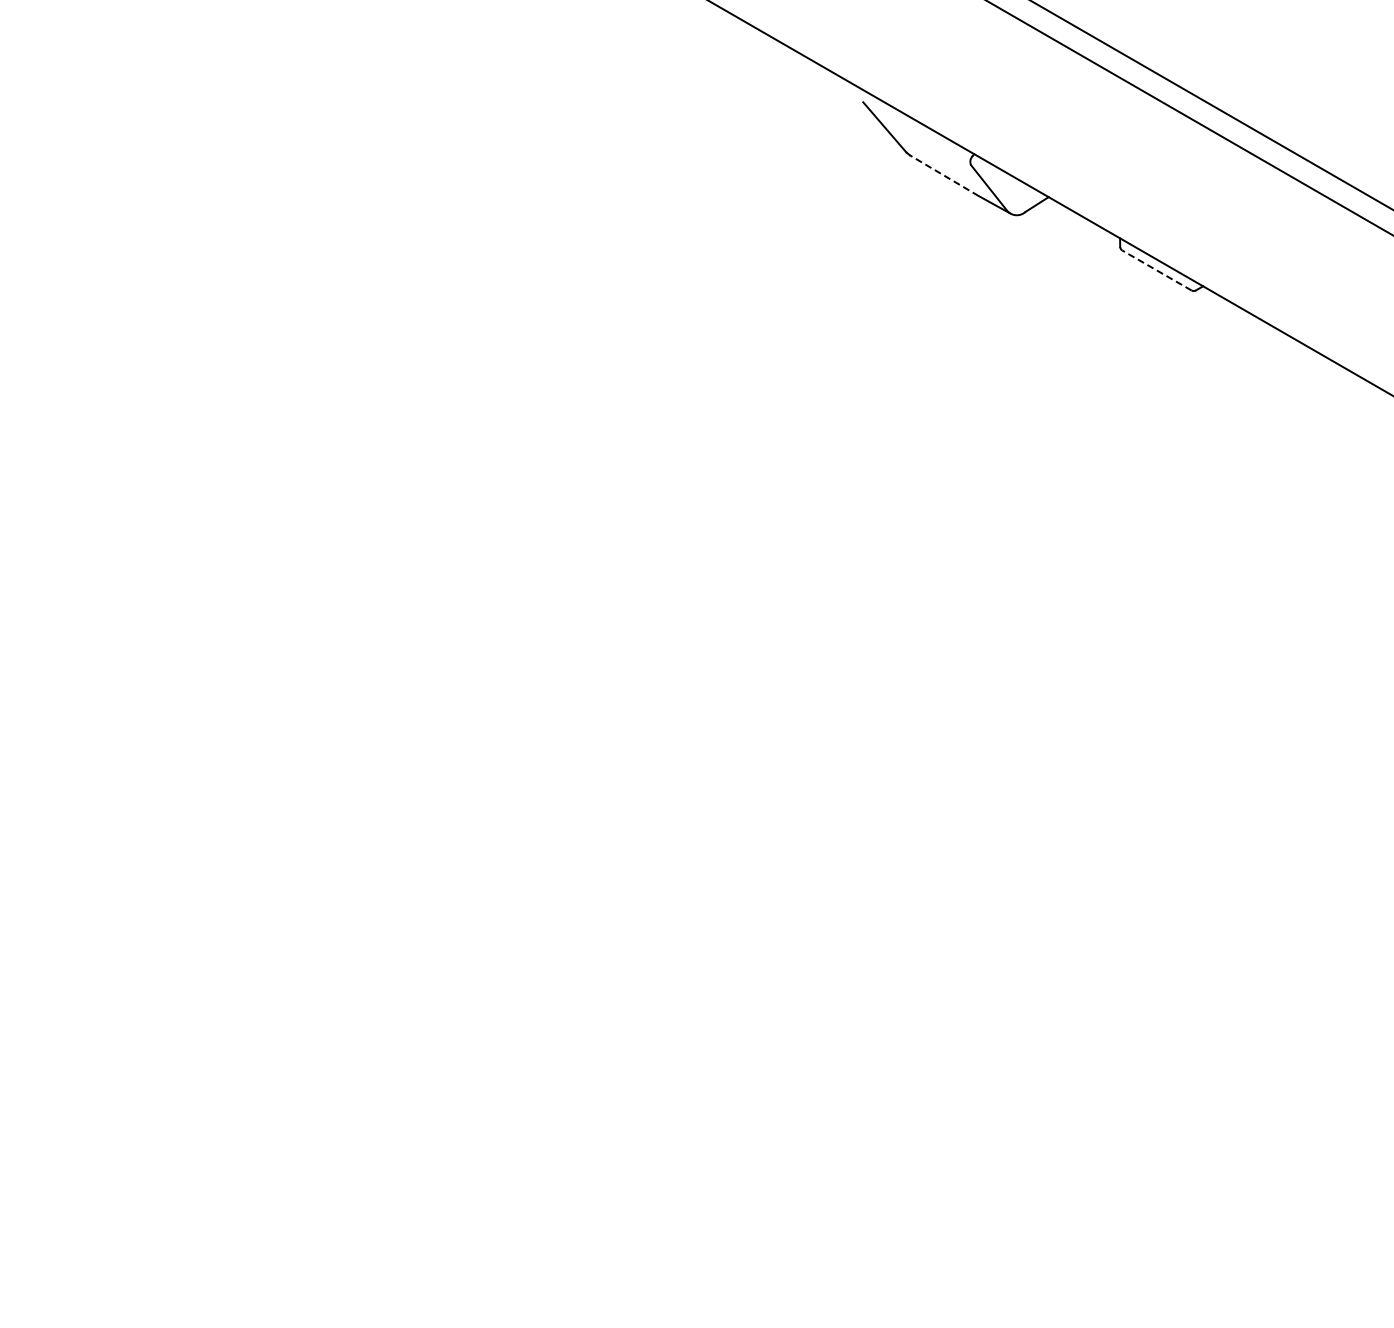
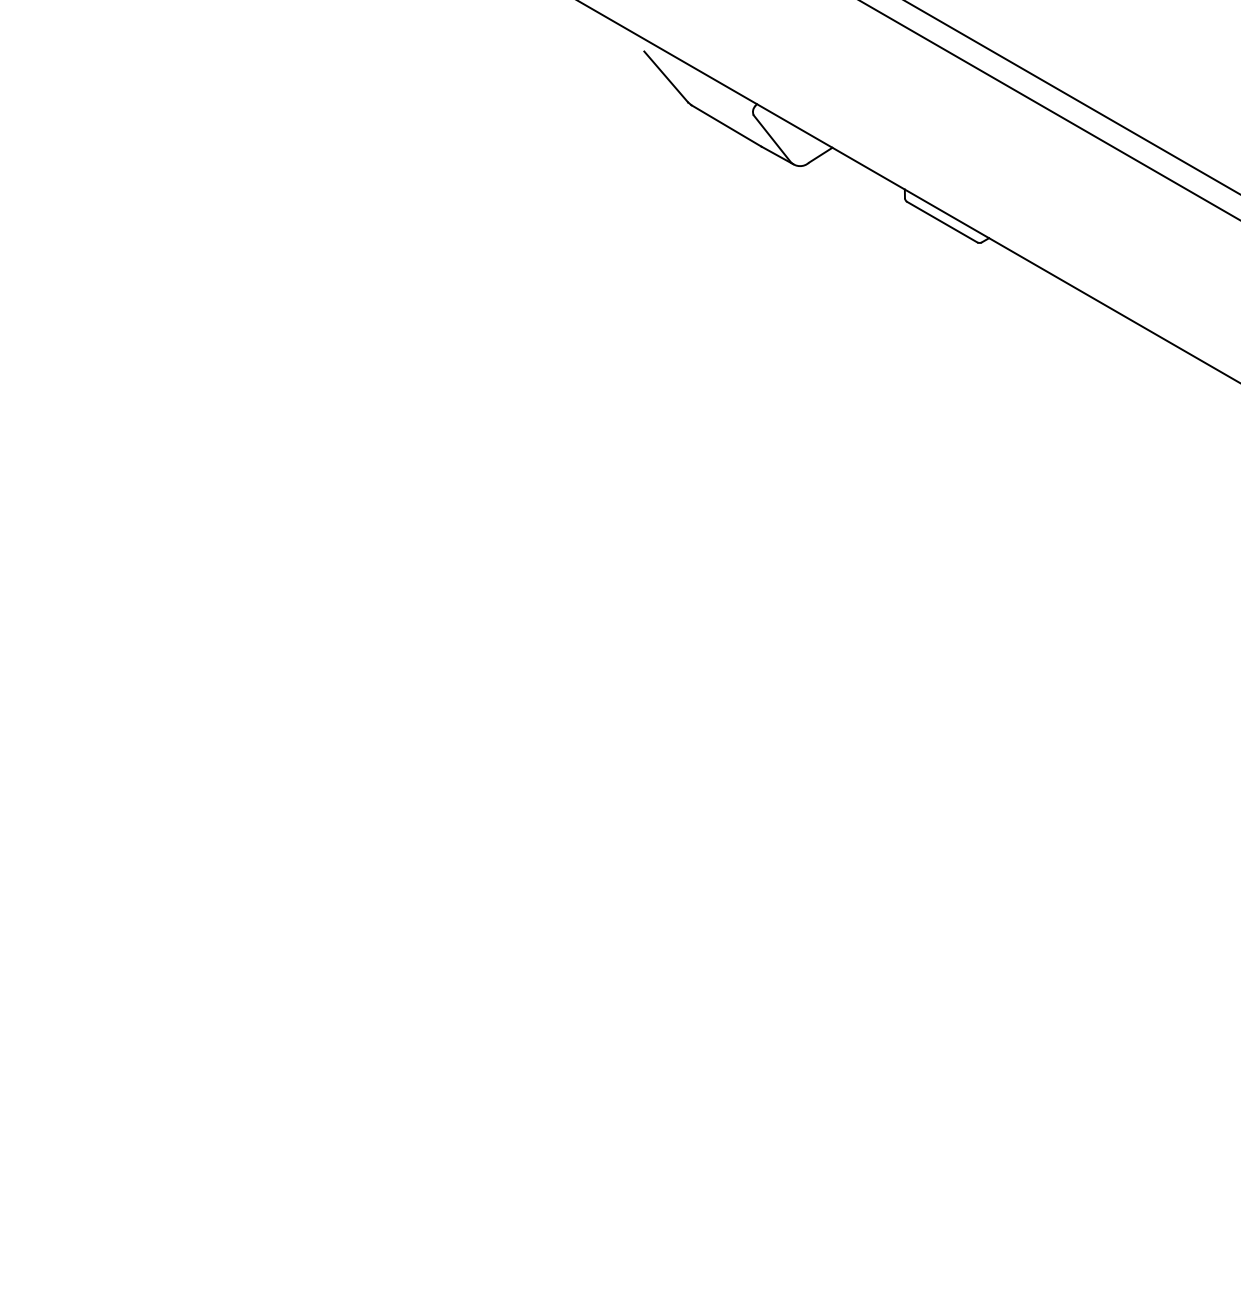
line: (943, 175) -> (725, 125), dashed -> solid
line: (1156, 270) -> (941, 222), dashed -> solid

